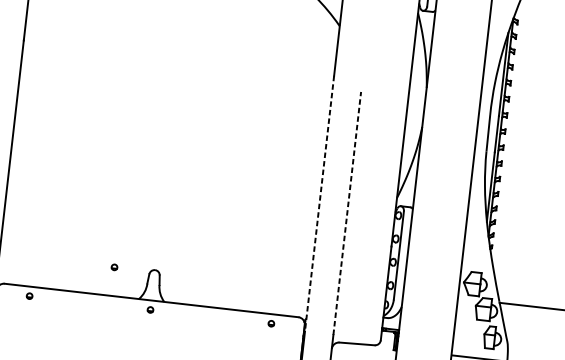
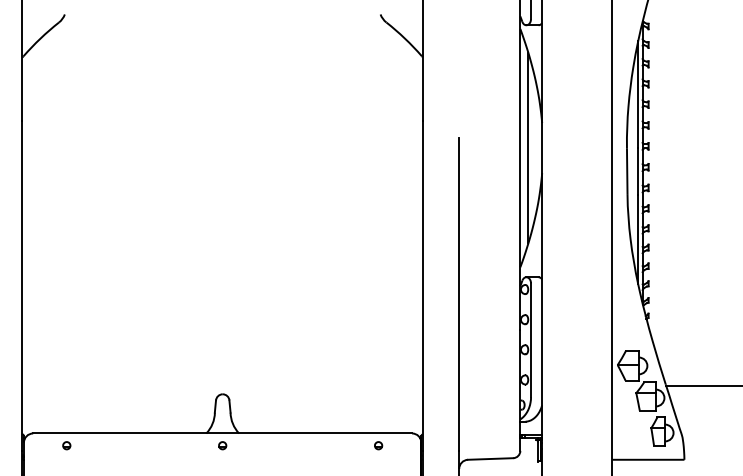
line: (413, 105) -> (528, 147), added
line: (319, 204) -> (422, 286), dashed -> solid
line: (347, 213) -> (459, 294), dashed -> solid
part: (114, 267) -> (170, 396), removed

